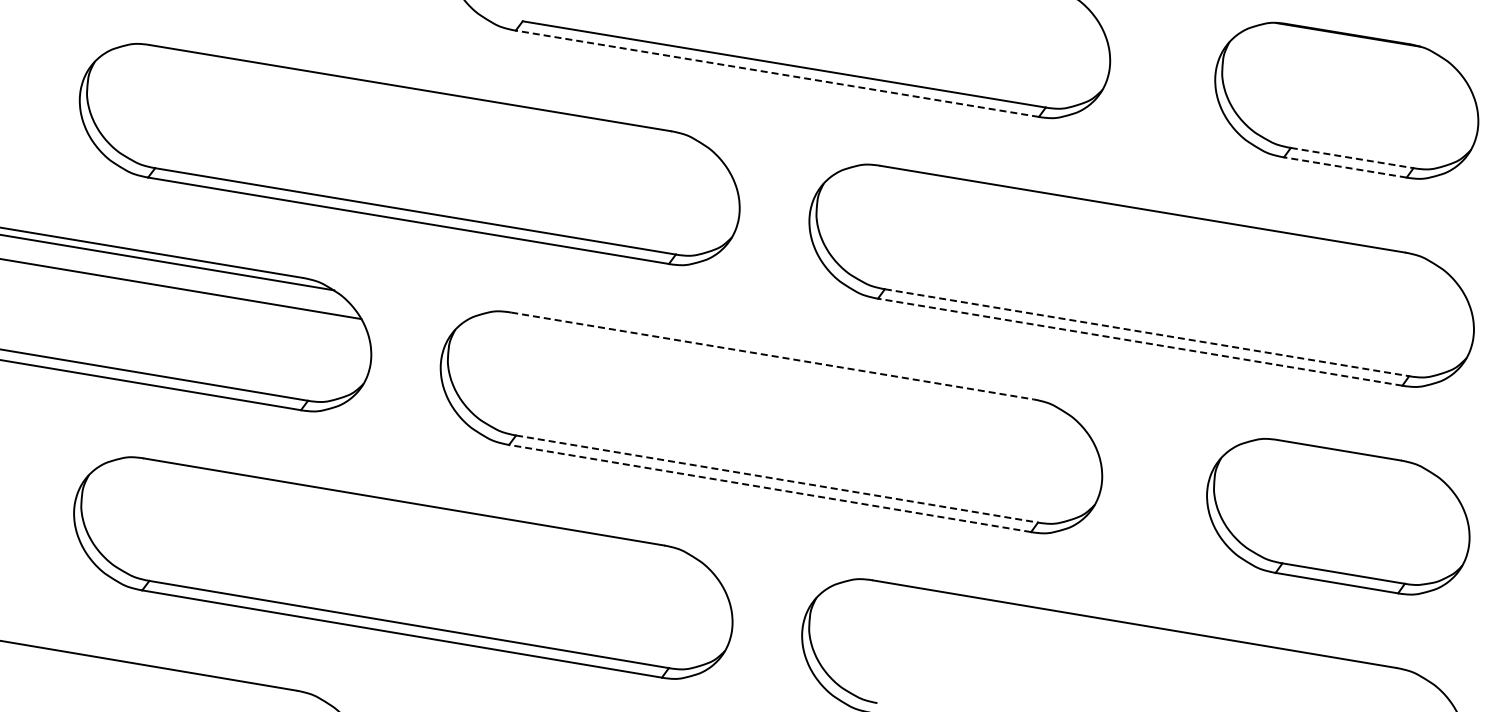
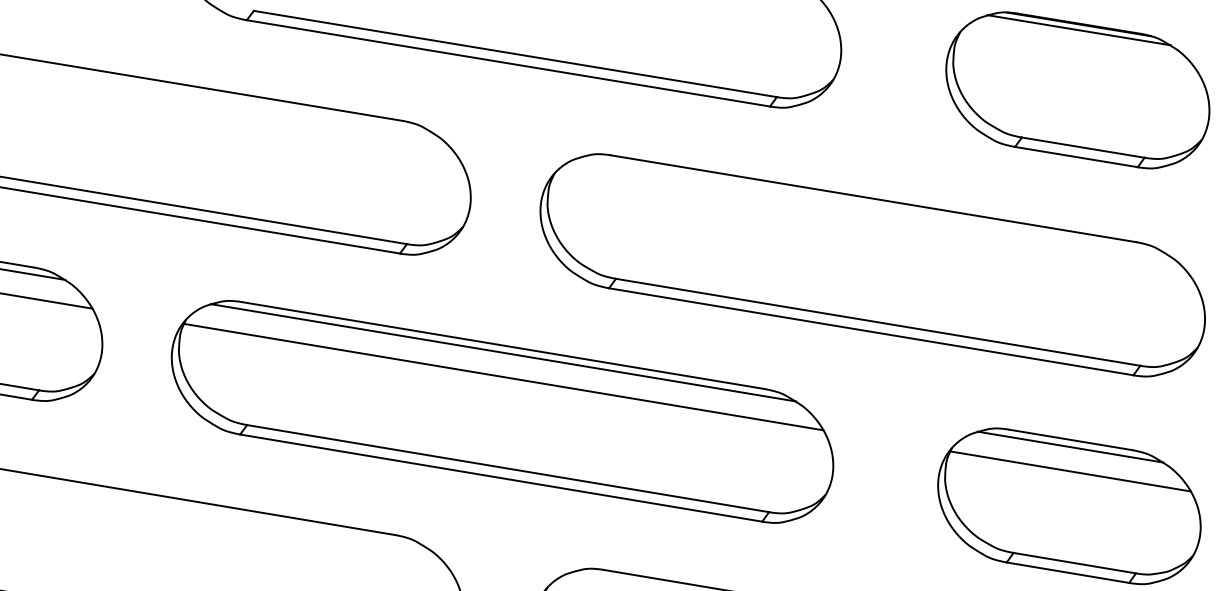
line: (1347, 40) -> (1078, 30), added
line: (776, 73) -> (507, 63), dashed -> solid
line: (1352, 158) -> (1083, 148), dashed -> solid
line: (1344, 167) -> (1075, 157), dashed -> solid
line: (1147, 332) -> (878, 322), dashed -> solid
line: (1140, 342) -> (871, 332), dashed -> solid
line: (772, 356) -> (503, 346), dashed -> solid
line: (772, 362) -> (503, 352), added
line: (772, 387) -> (503, 377), added
line: (1339, 457) -> (1070, 447), added
line: (777, 479) -> (508, 469), dashed -> solid
line: (1339, 481) -> (1070, 471), added
line: (770, 488) -> (501, 478), dashed -> solid

